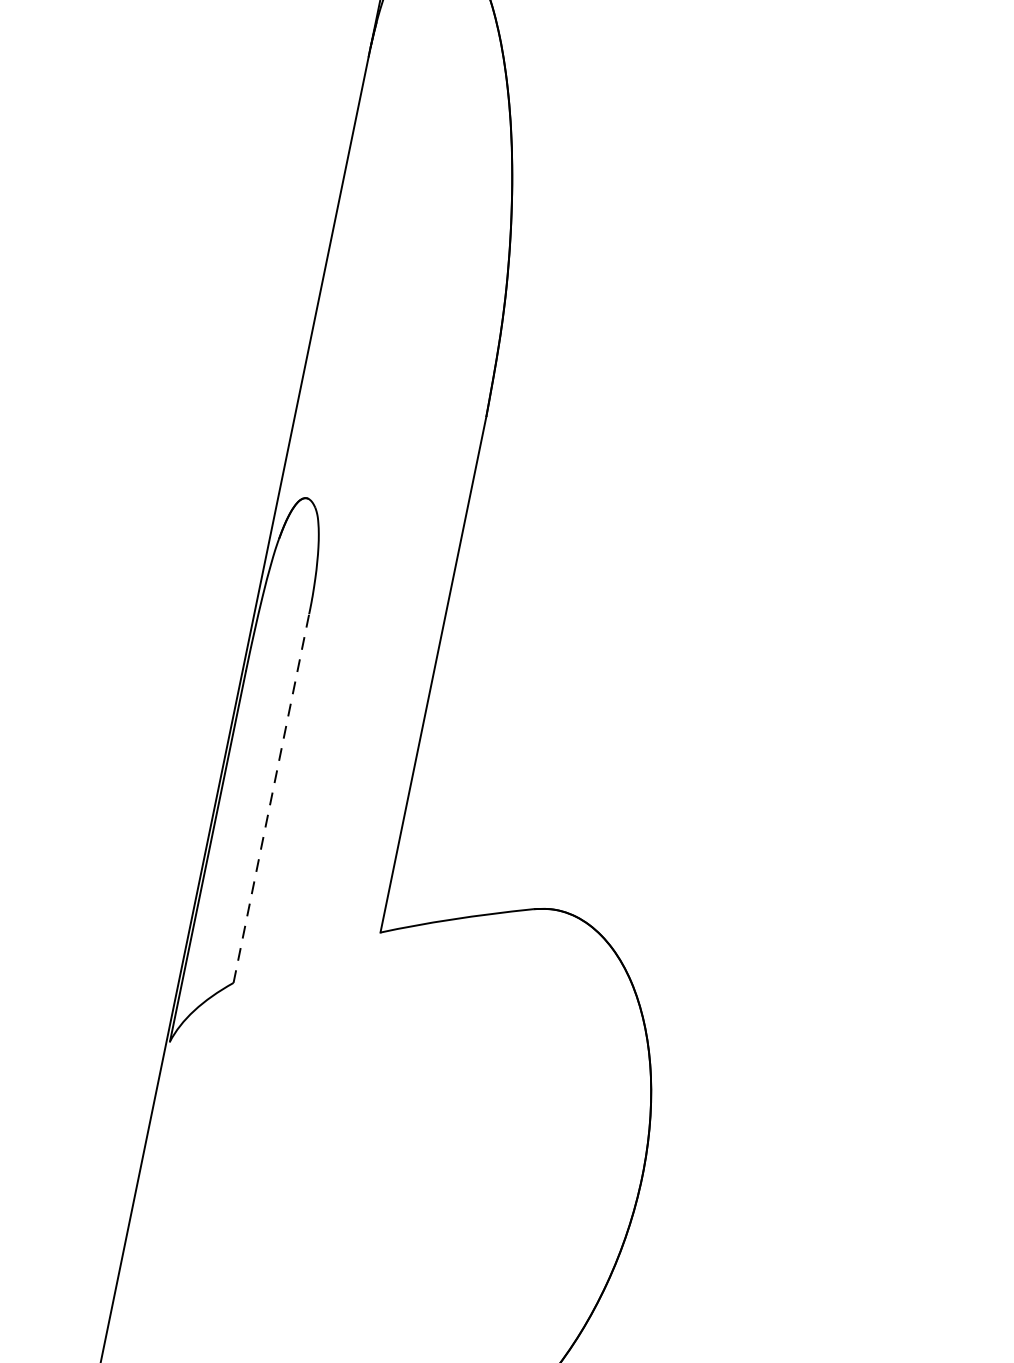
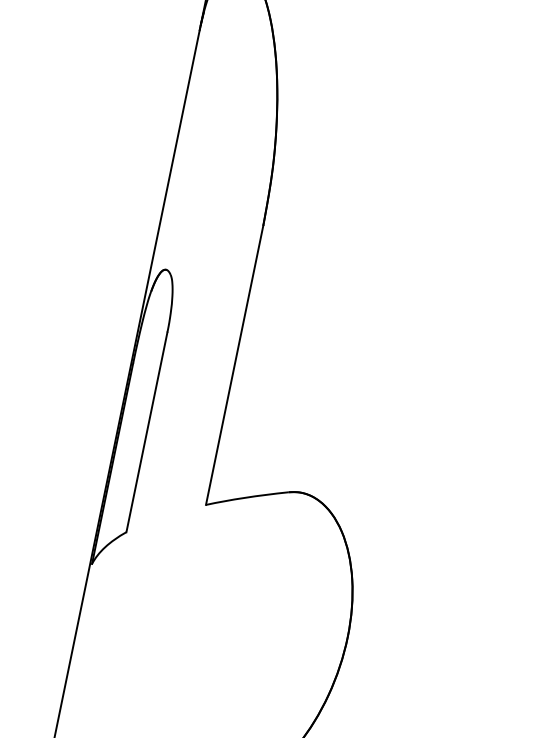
line: (270, 798) -> (146, 432), dashed -> solid

